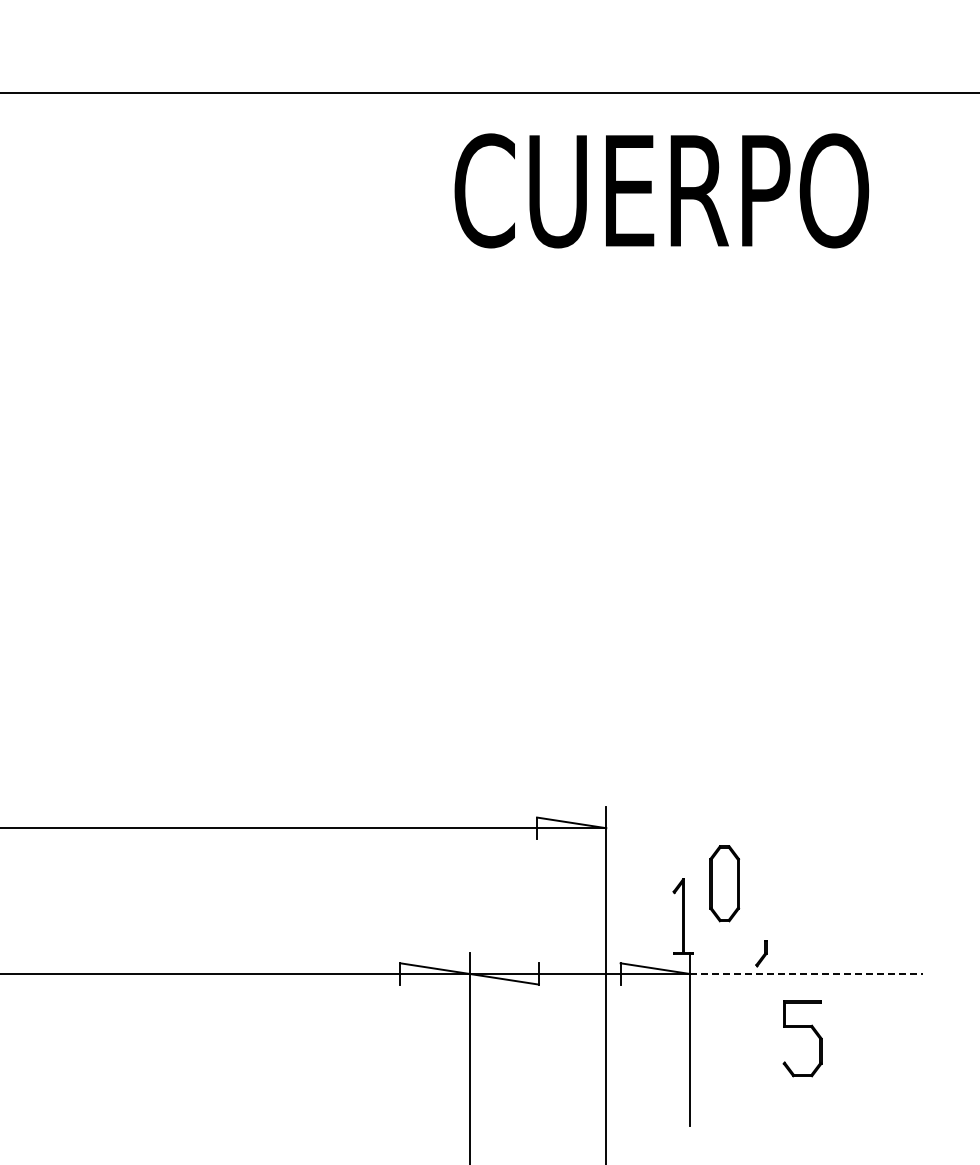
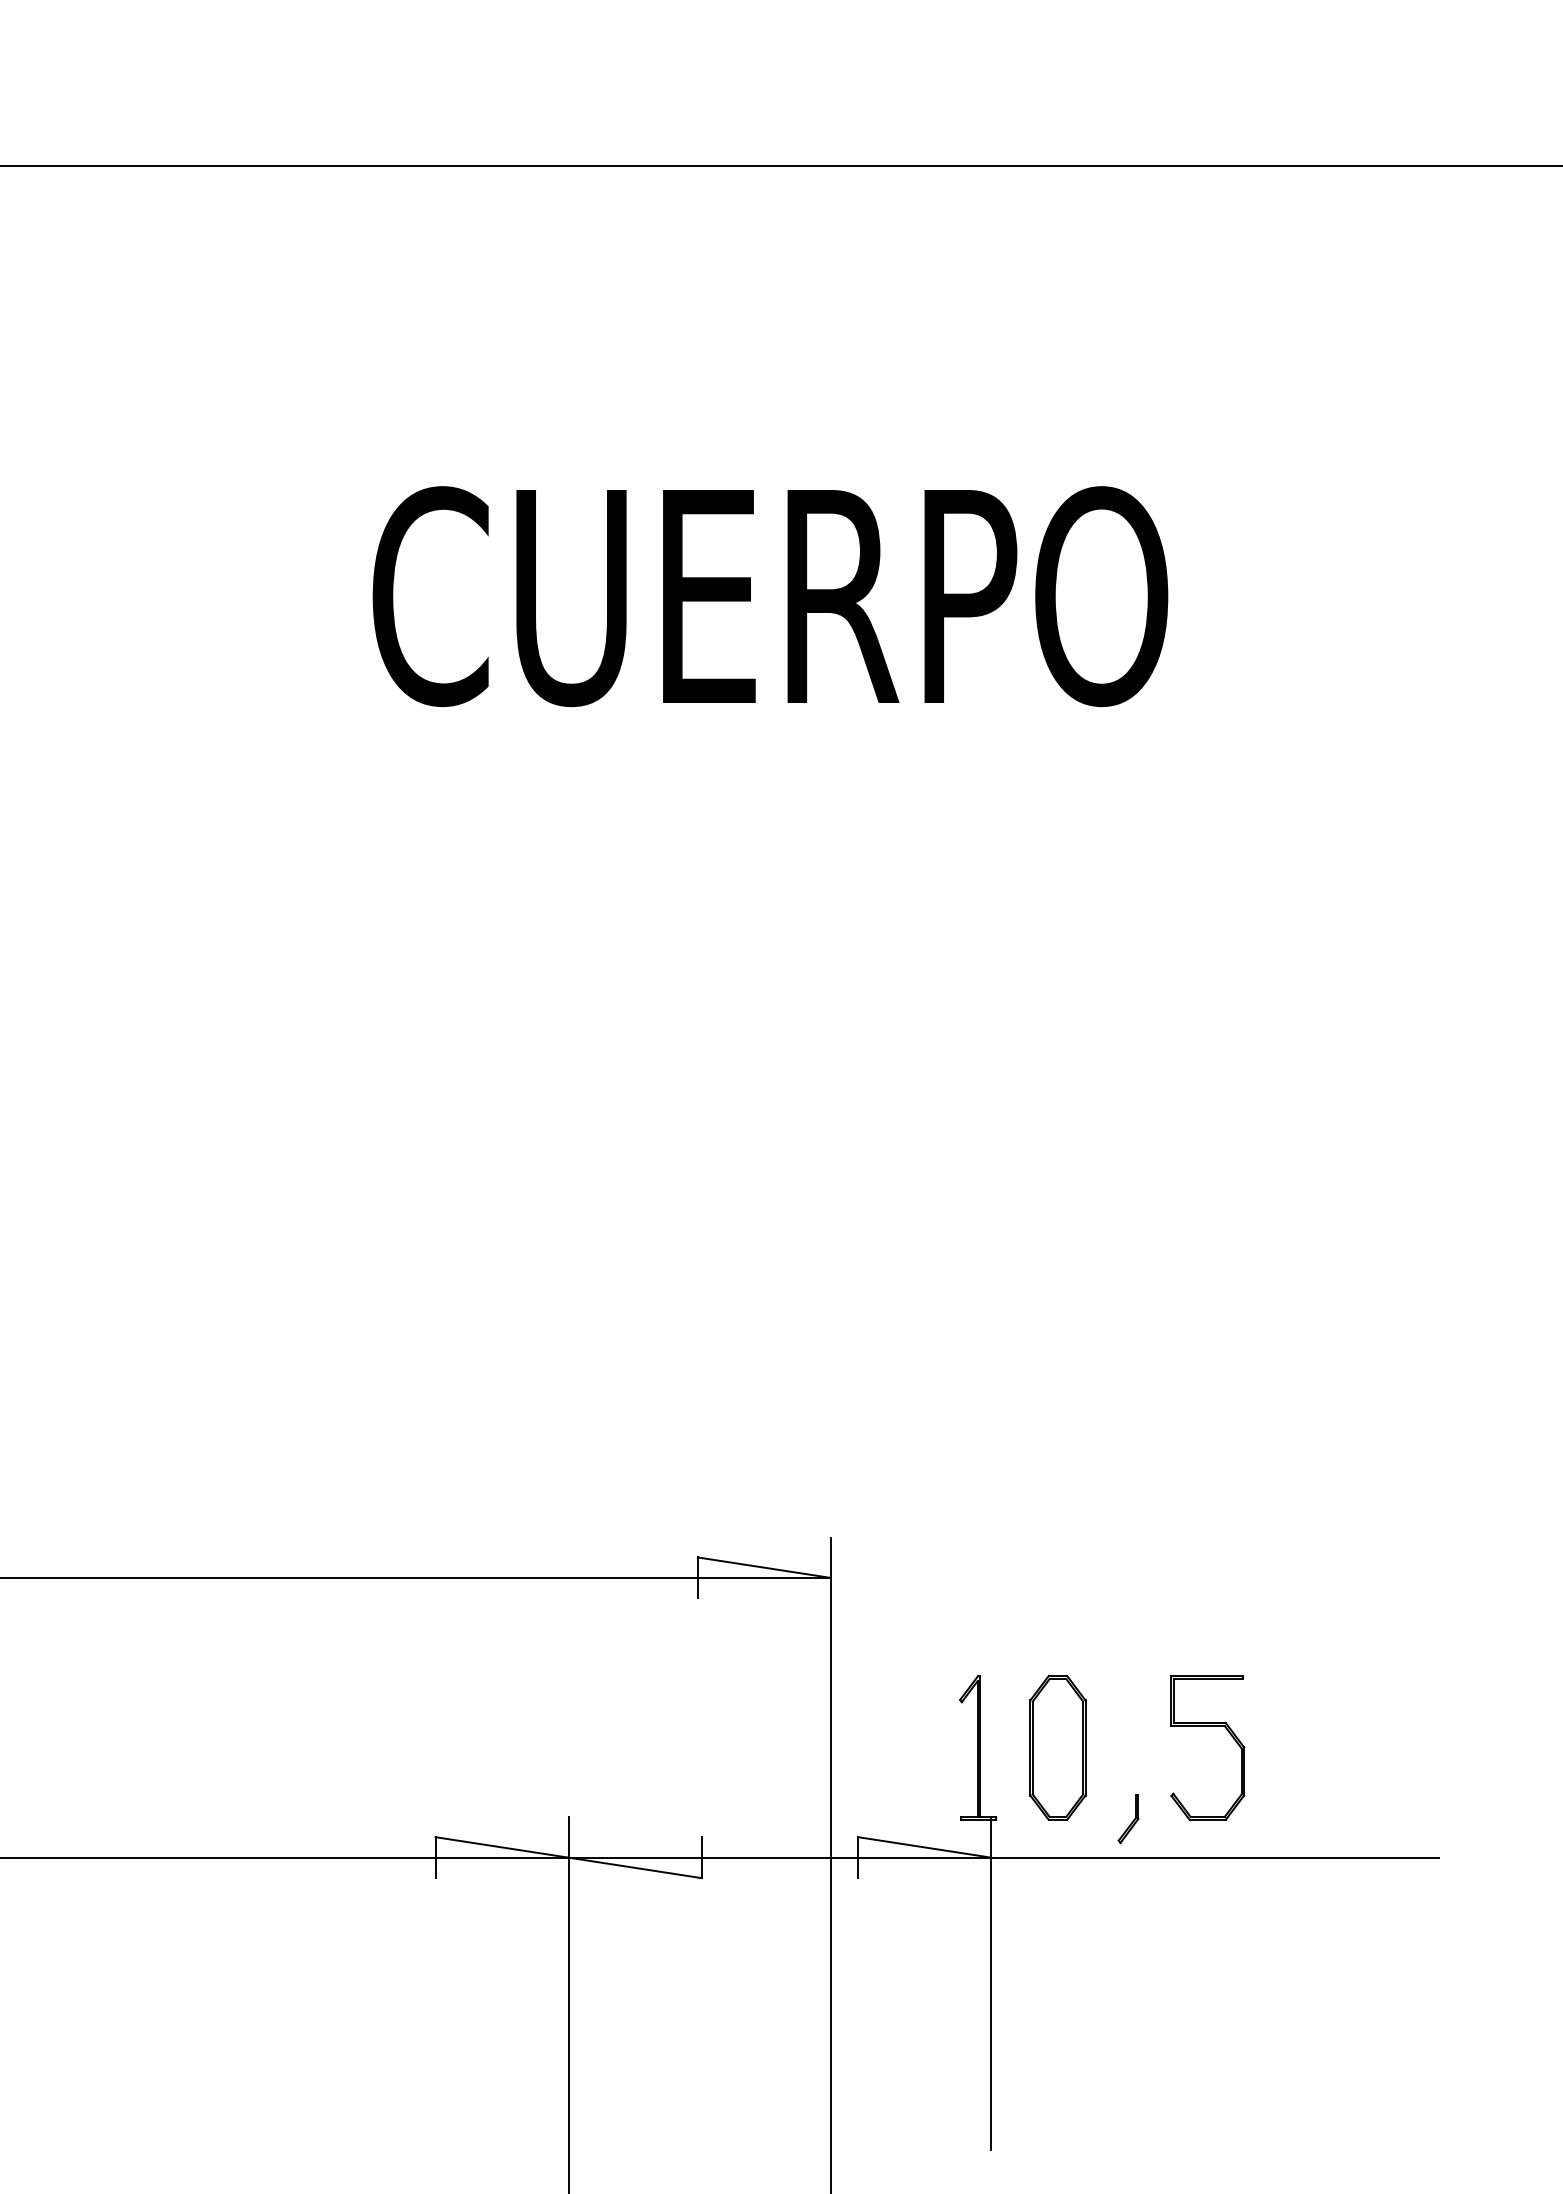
text: (661, 190) -> (769, 595), moved
part: (724, 883) -> (1057, 1747), moved
line: (806, 973) -> (1215, 1856), dashed -> solid
part: (802, 1027) -> (1207, 1726), moved

